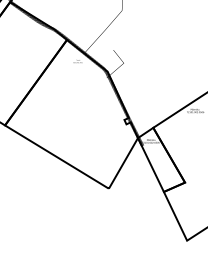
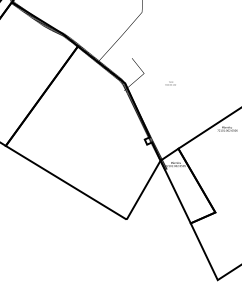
text: (77, 61) -> (170, 83), moved

